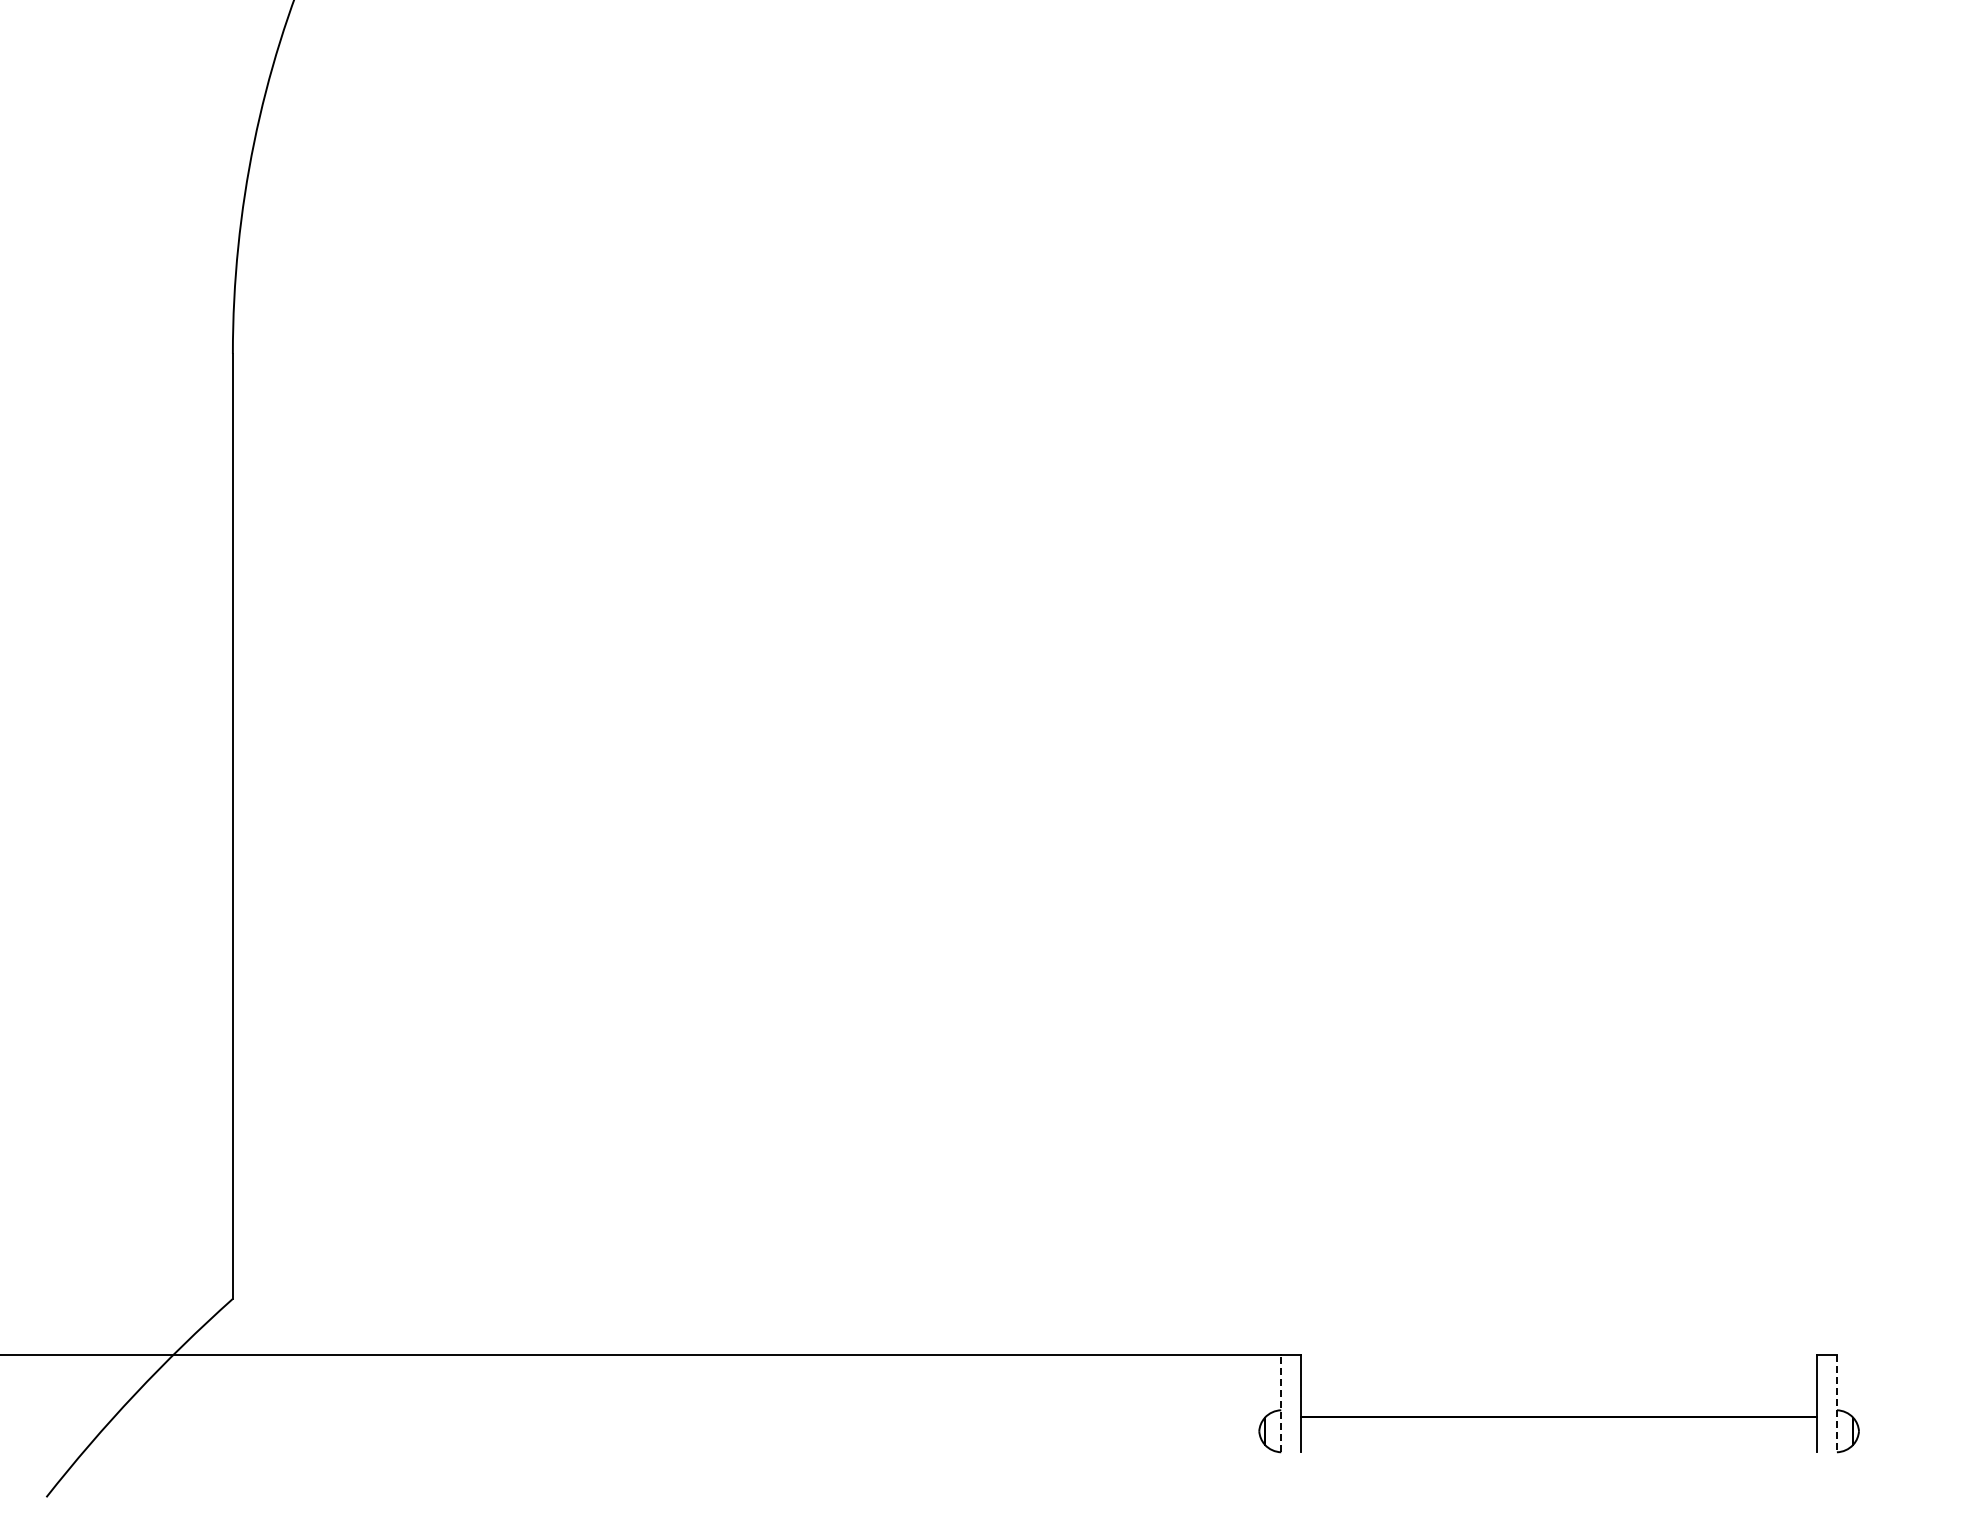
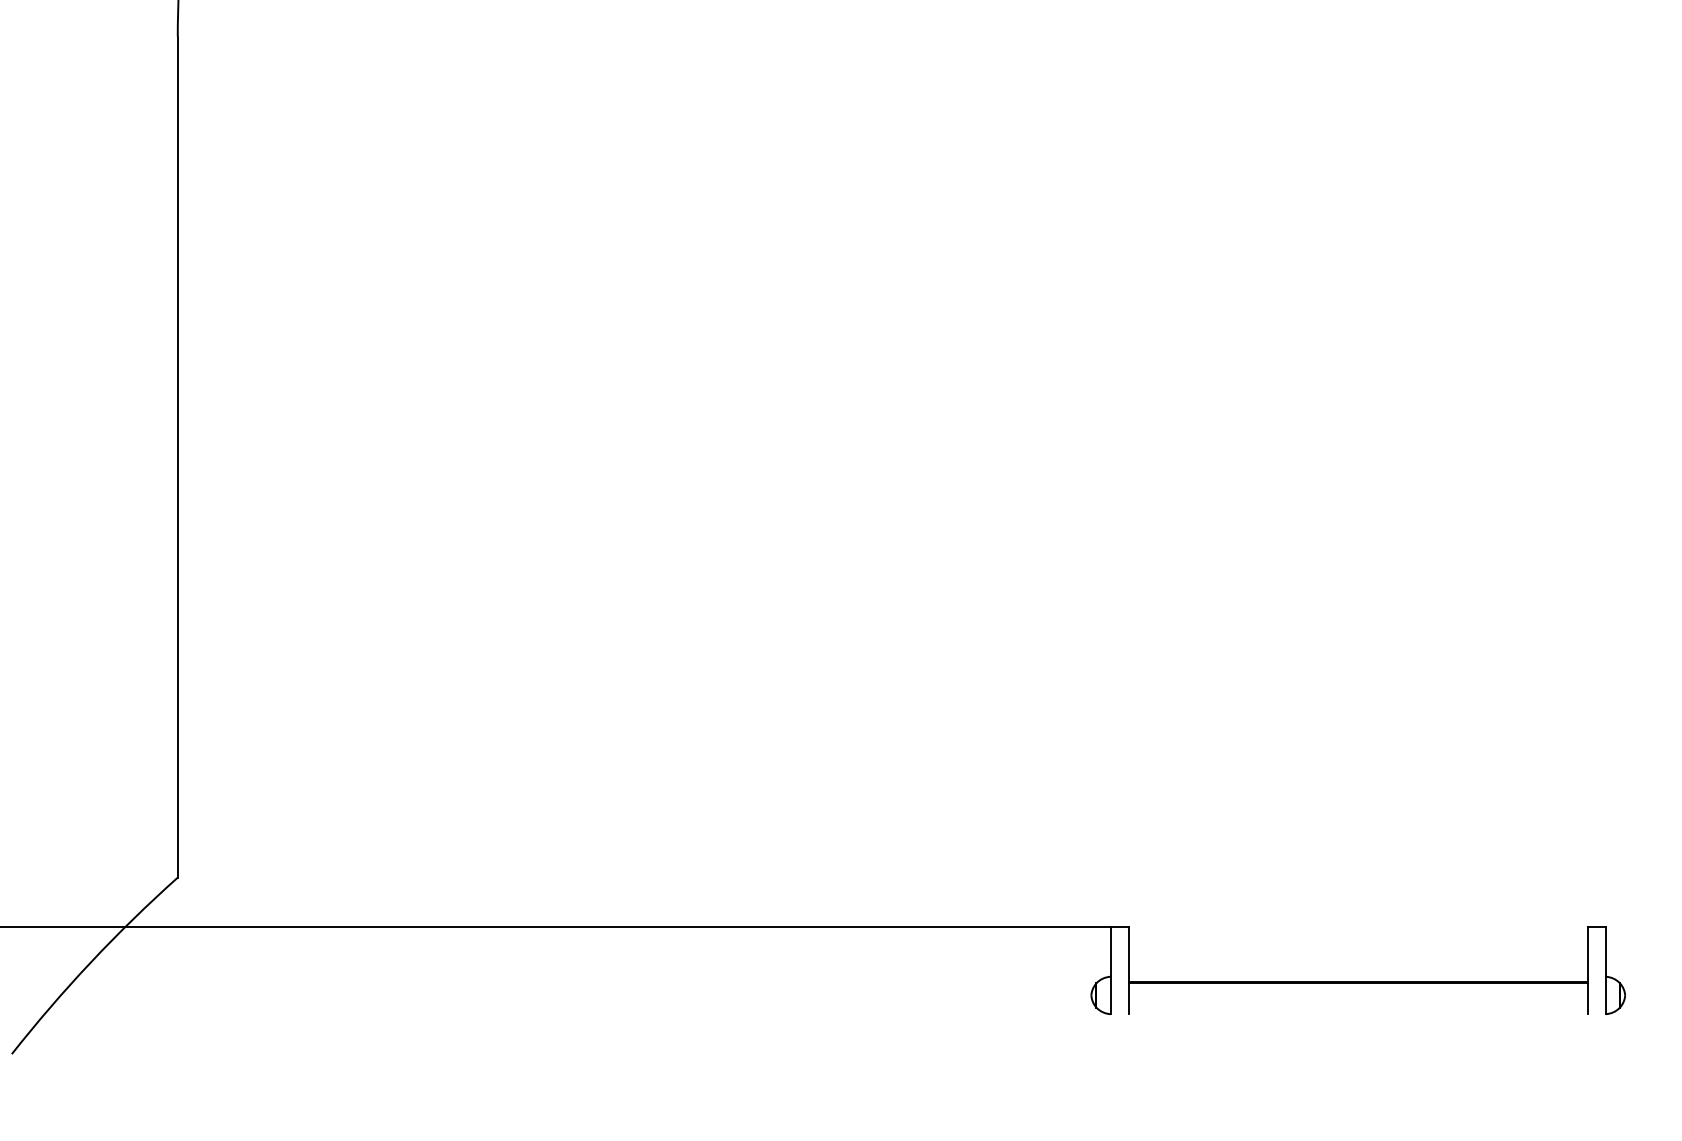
line: (1281, 1403) -> (1111, 970), dashed -> solid
line: (1836, 1403) -> (1605, 970), dashed -> solid

